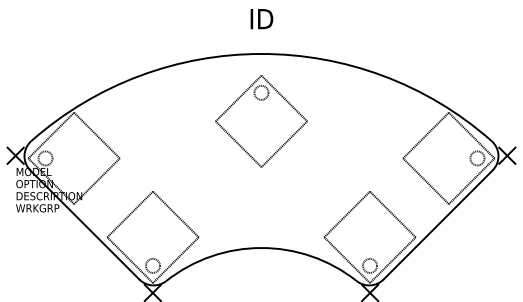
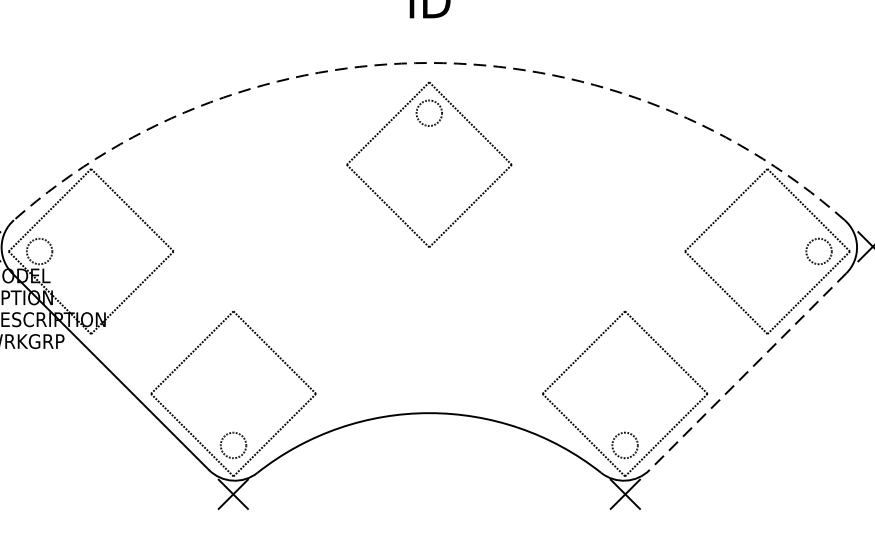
arc: (261, 53) -> (429, 62), solid -> dashed
part: (261, 121) -> (429, 164), moved
line: (437, 225) -> (746, 372), solid -> dashed

